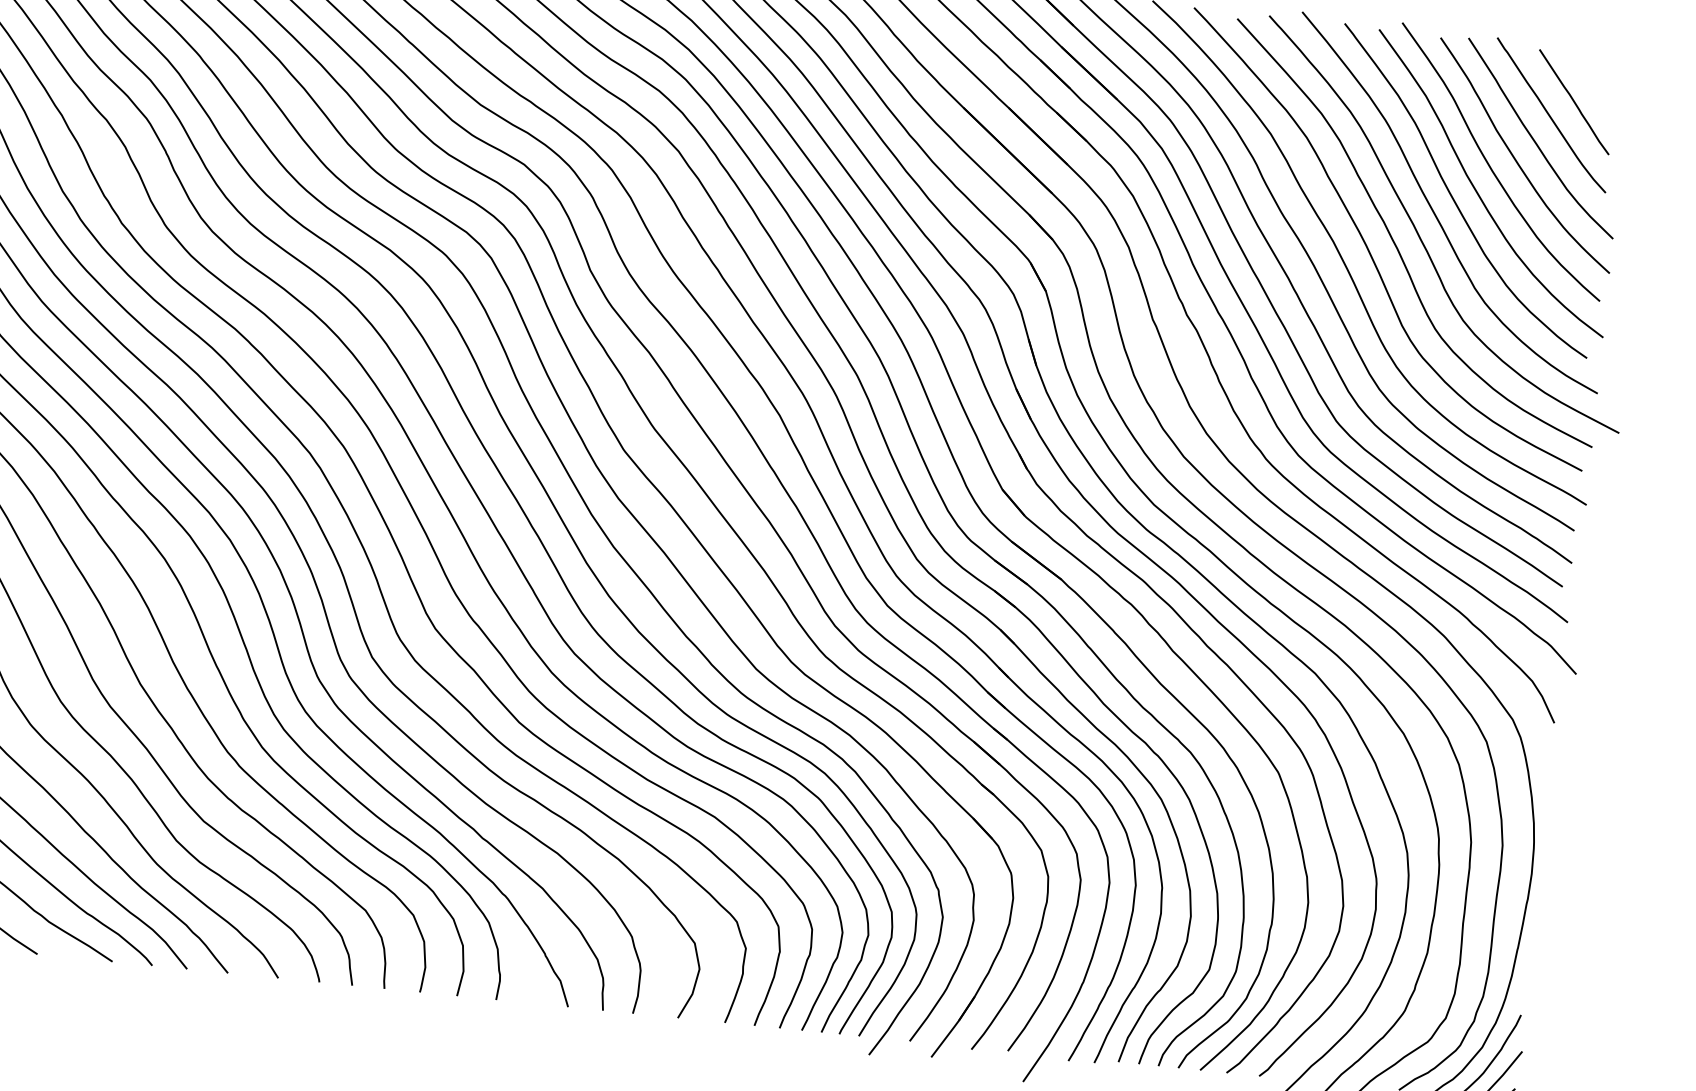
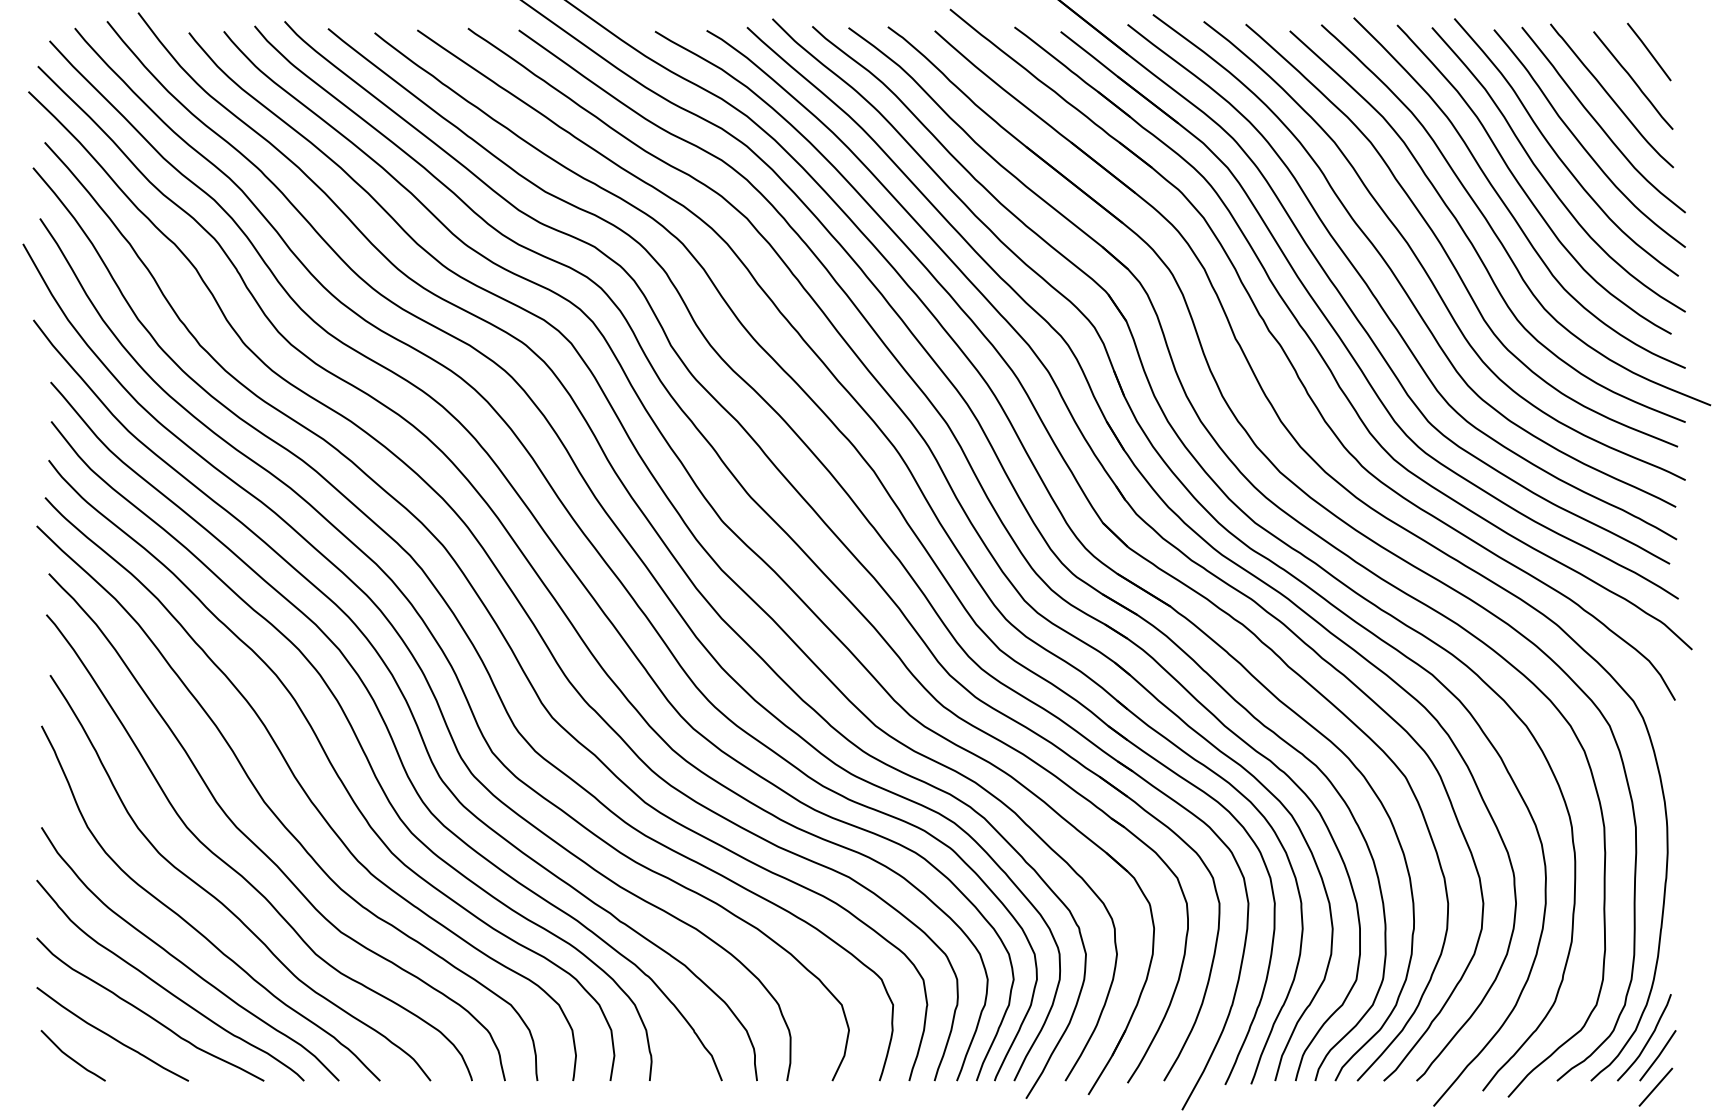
line: (1593, 74) -> (1649, 51), added

